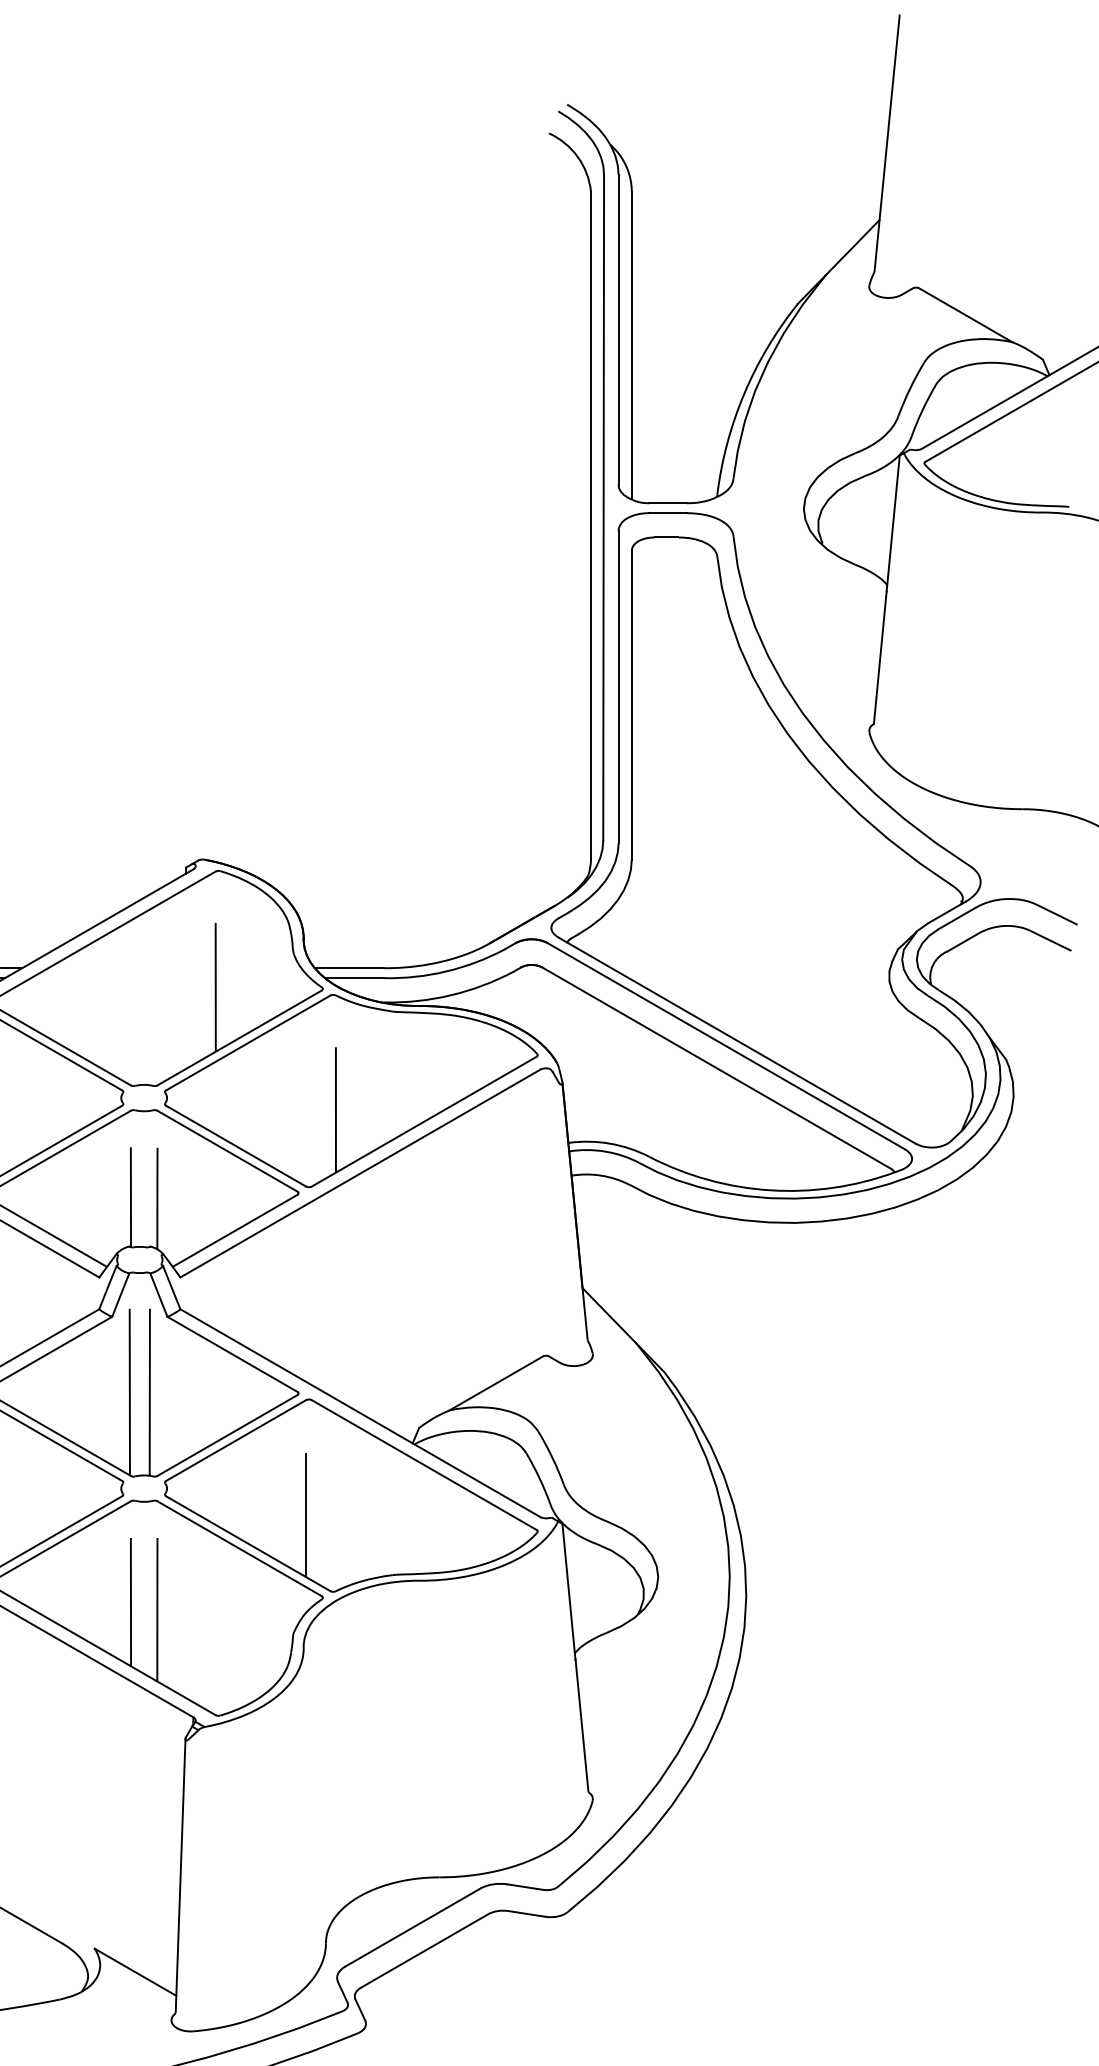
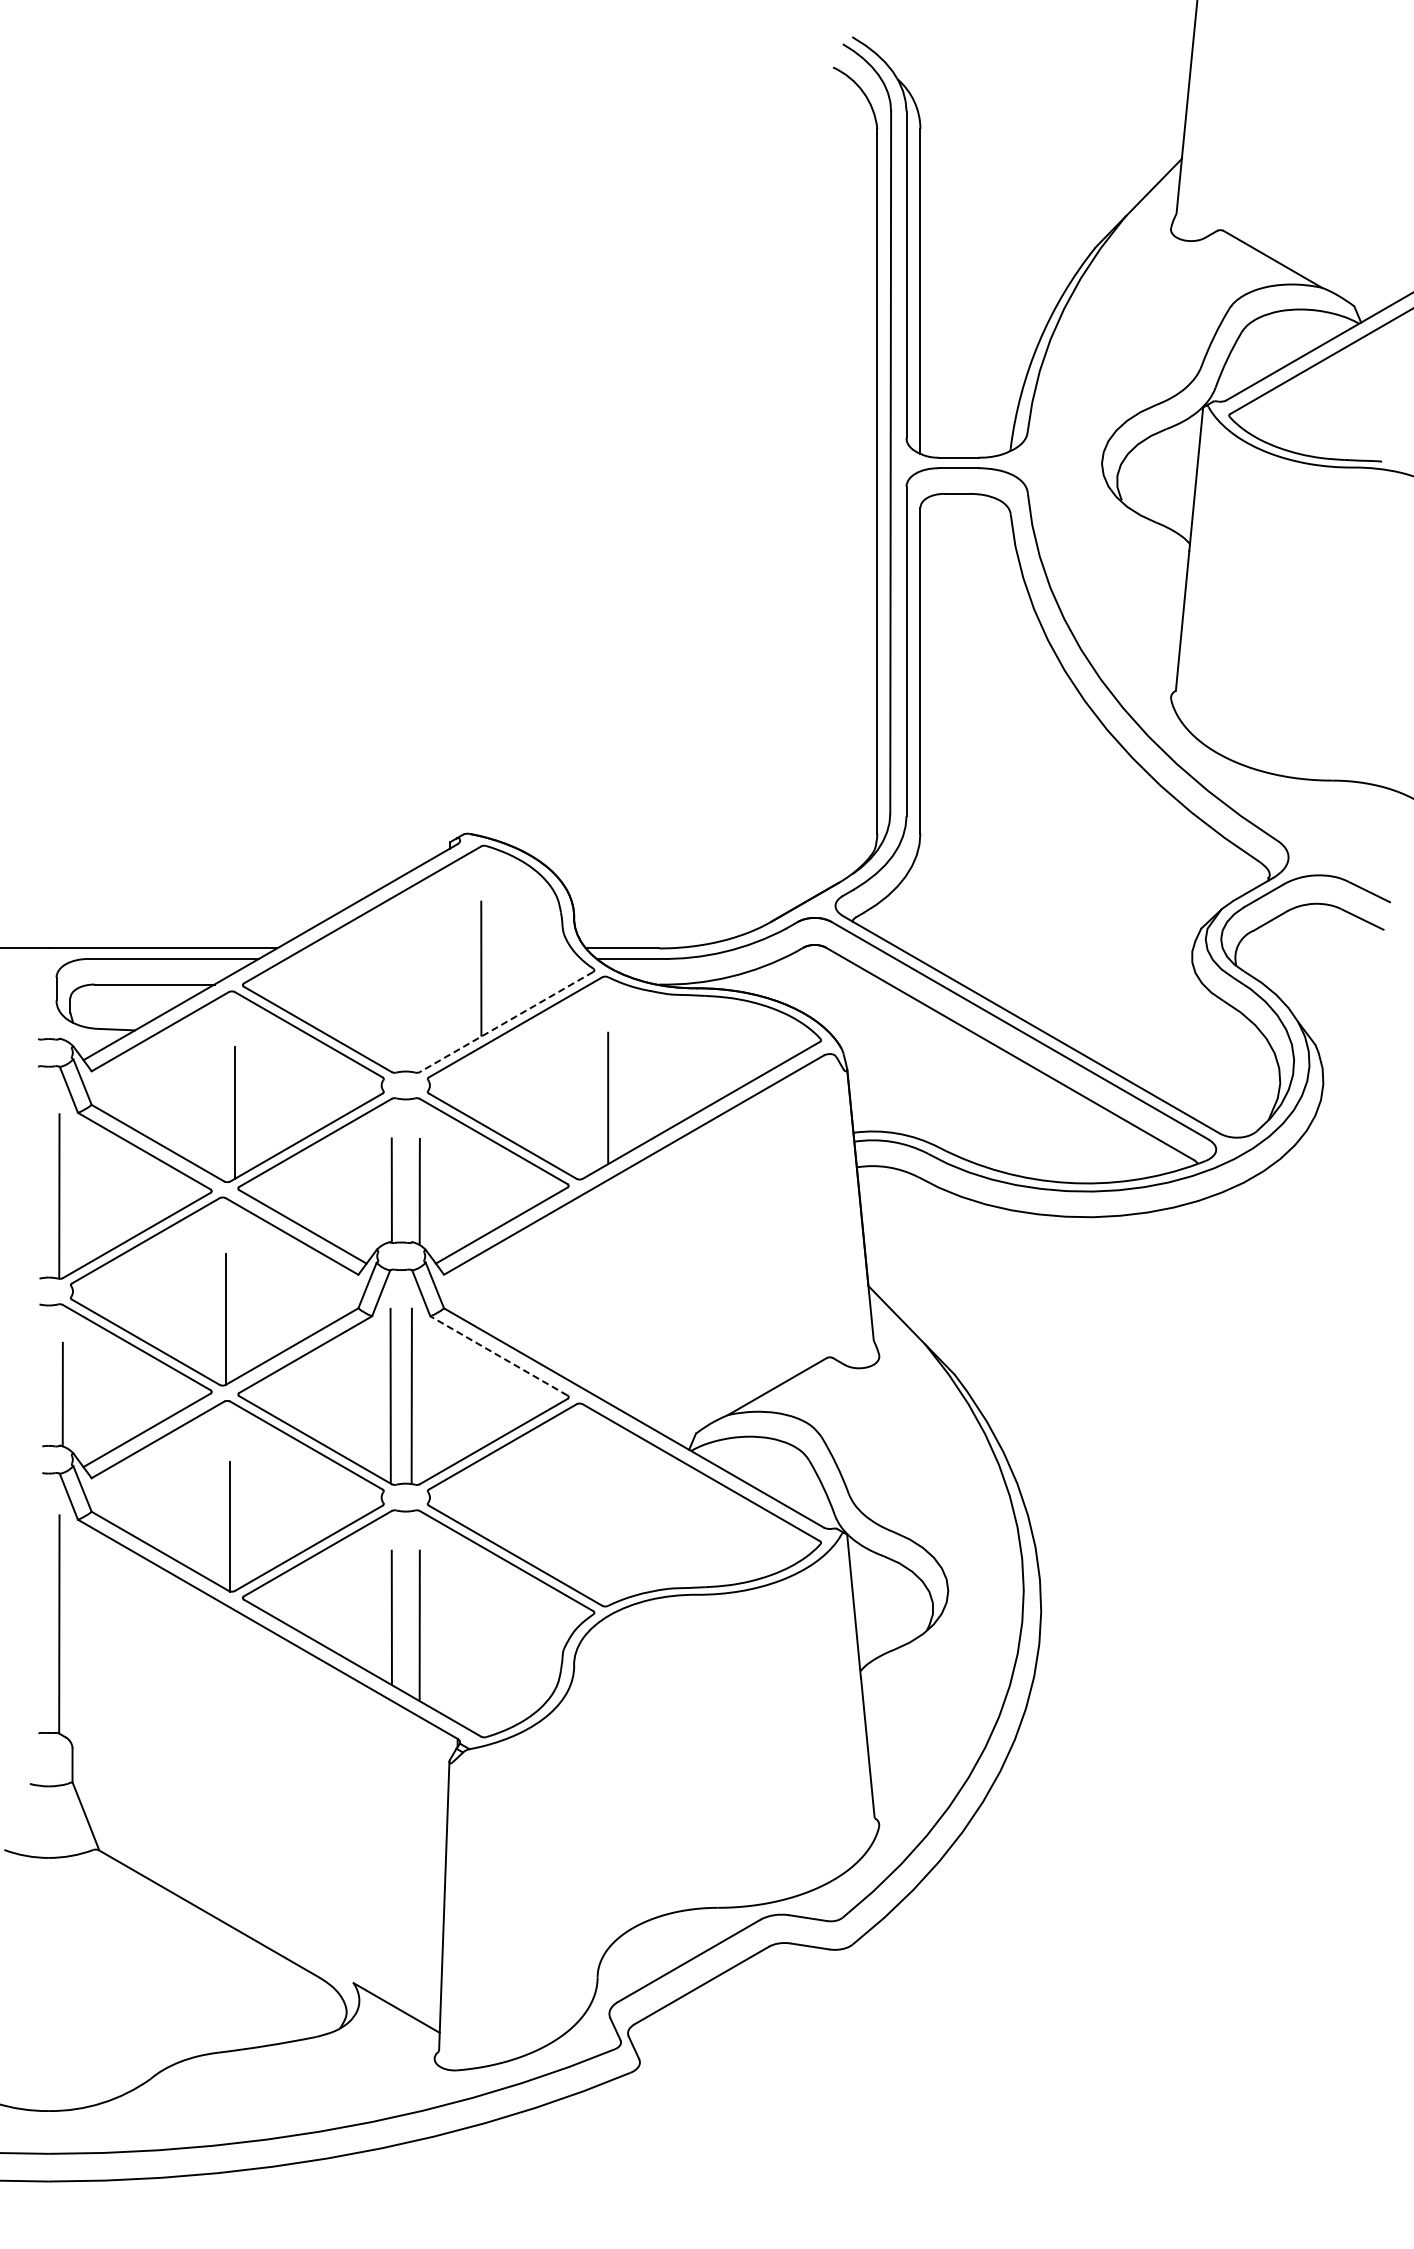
line: (239, 1038) -> (506, 1022), solid -> dashed
line: (232, 1353) -> (498, 1355), solid -> dashed
line: (305, 1515) -> (576, 1525), removed

